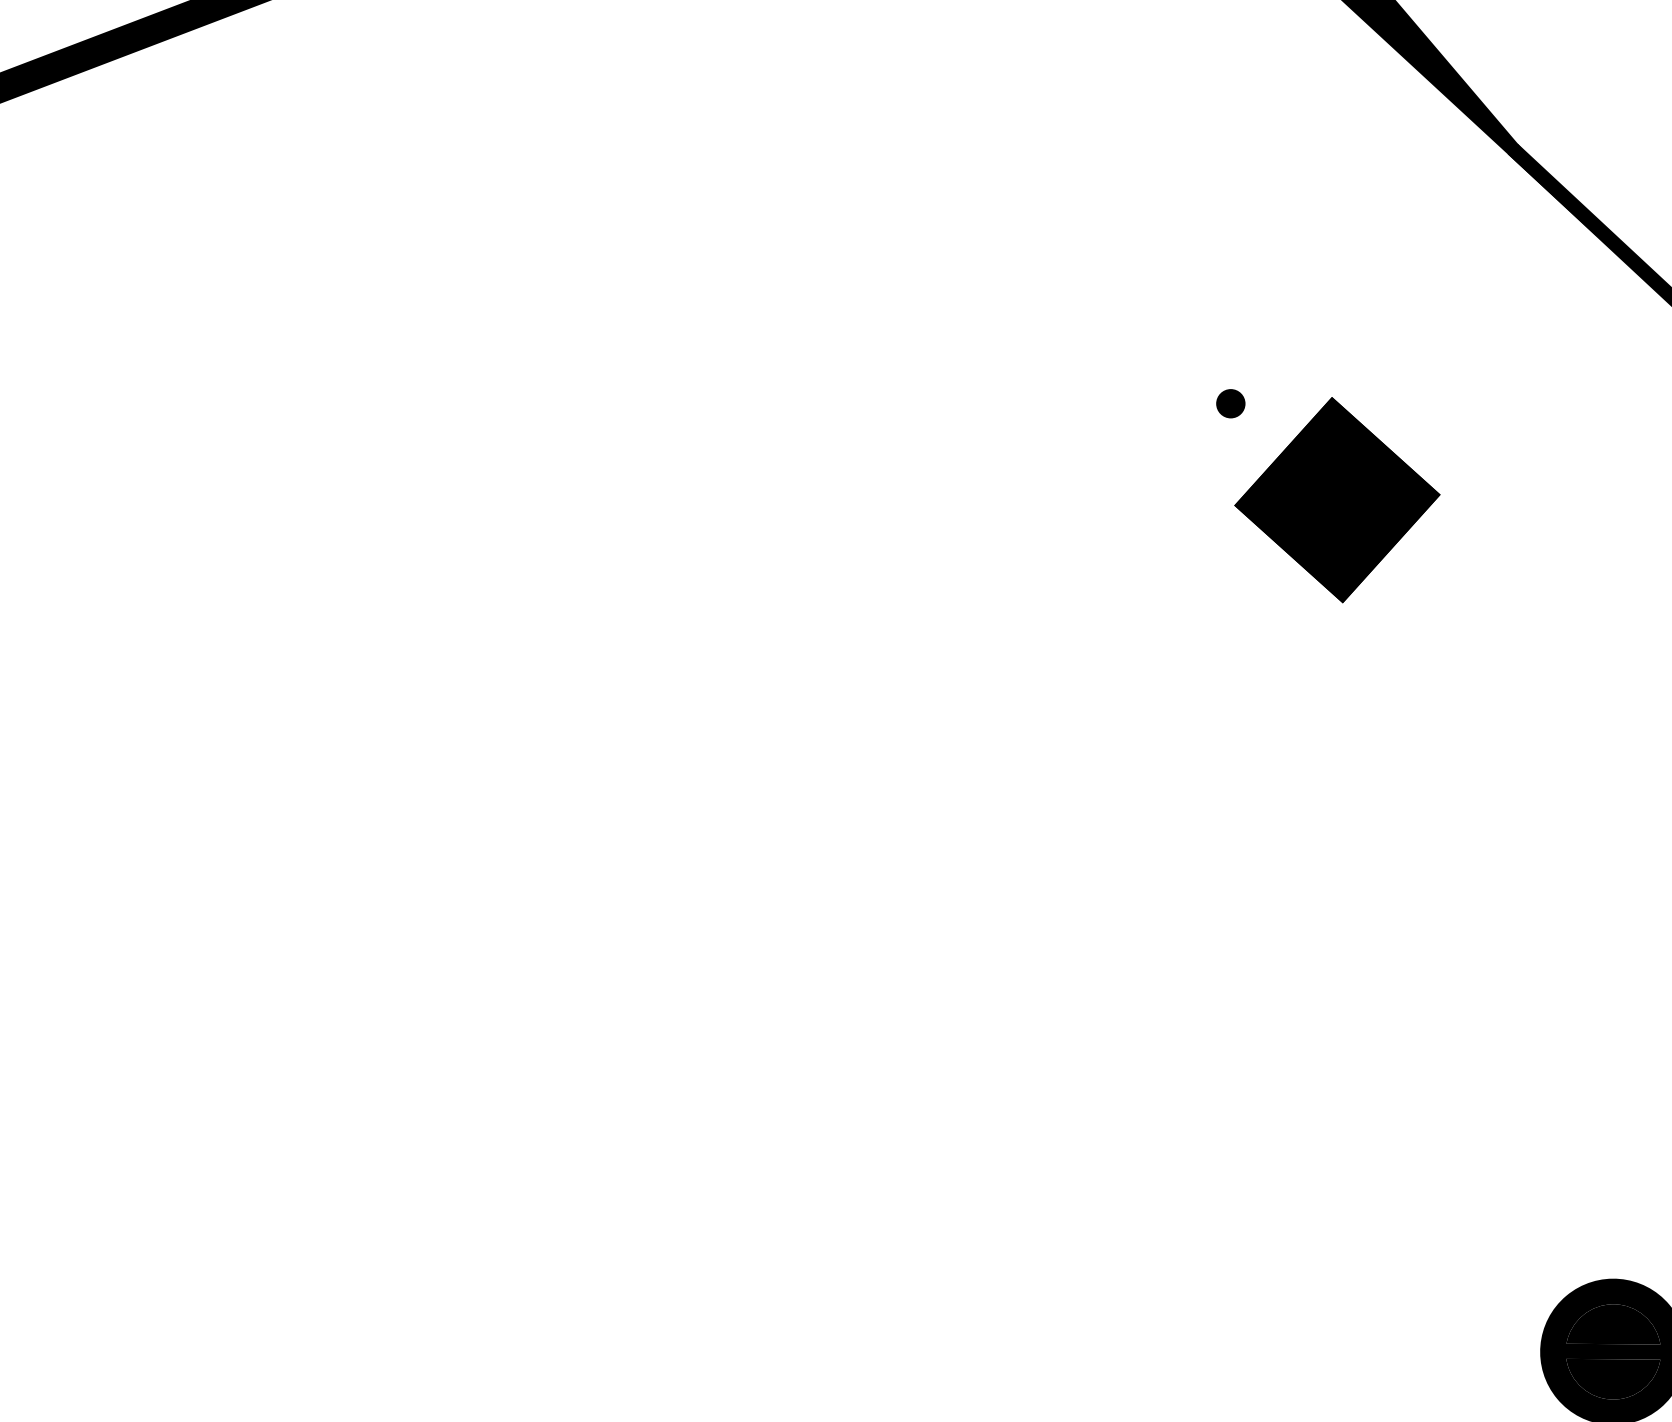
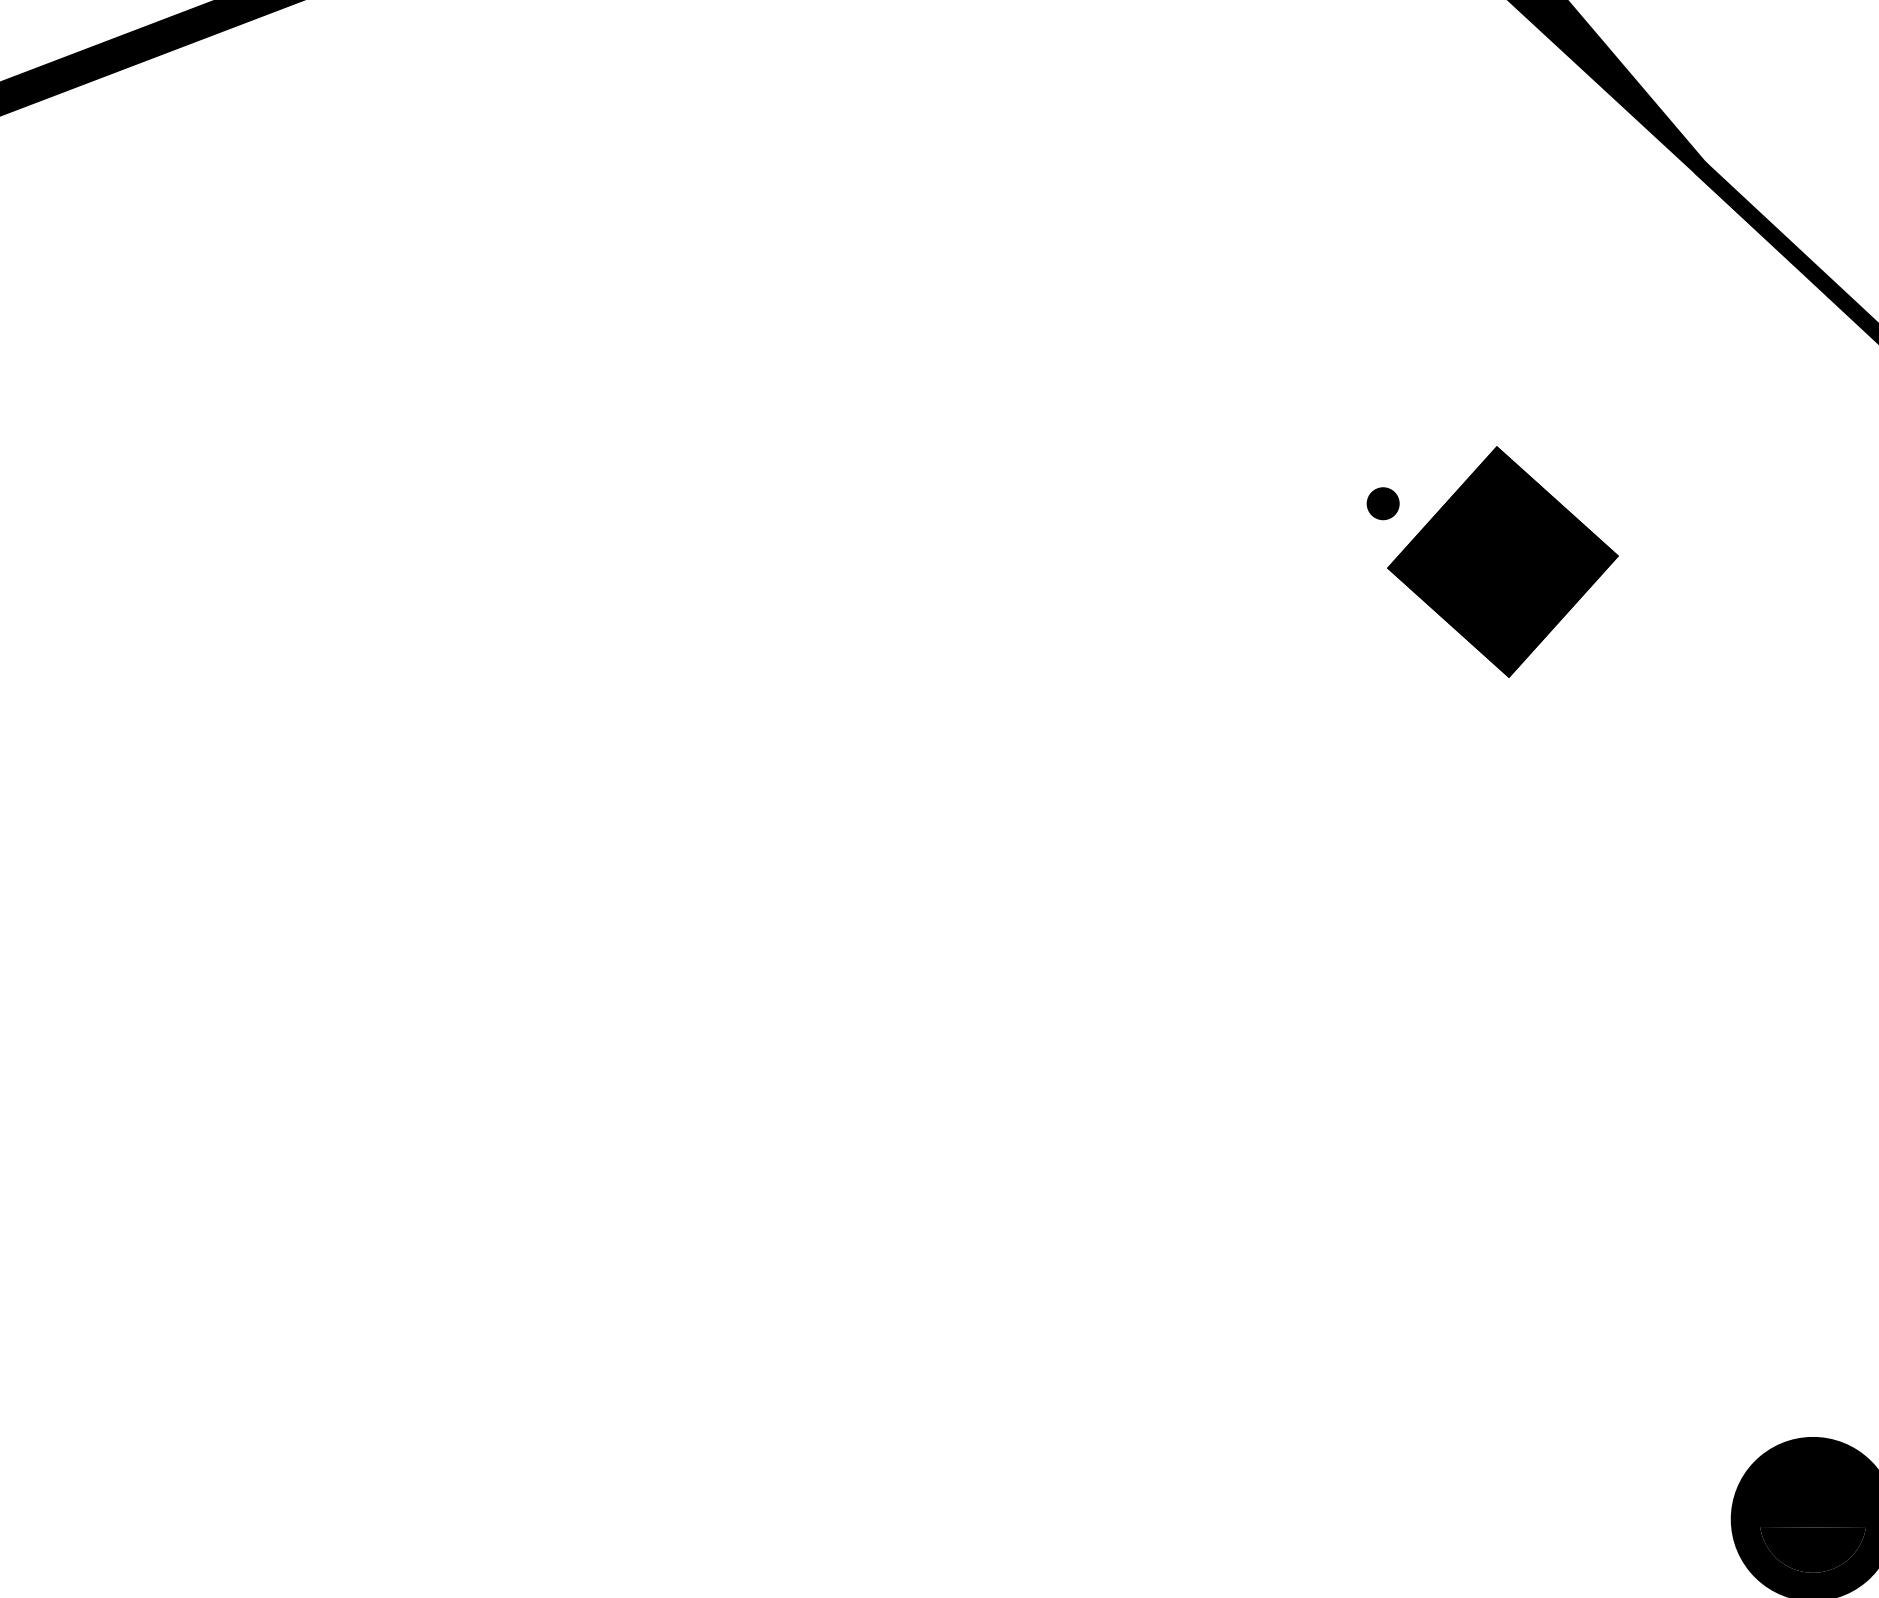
part: (1230, 403) -> (1382, 503), moved

